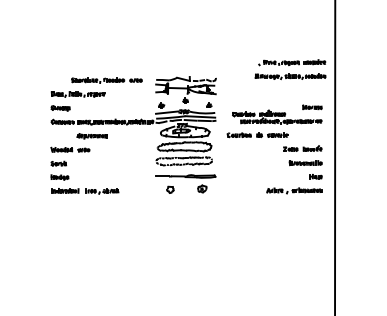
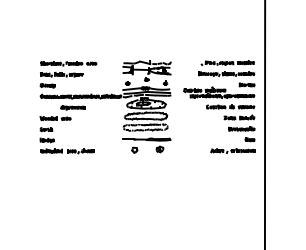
part: (290, 69) -> (226, 68), moved
part: (106, 80) -> (68, 63), moved
part: (257, 135) -> (230, 107), moved

